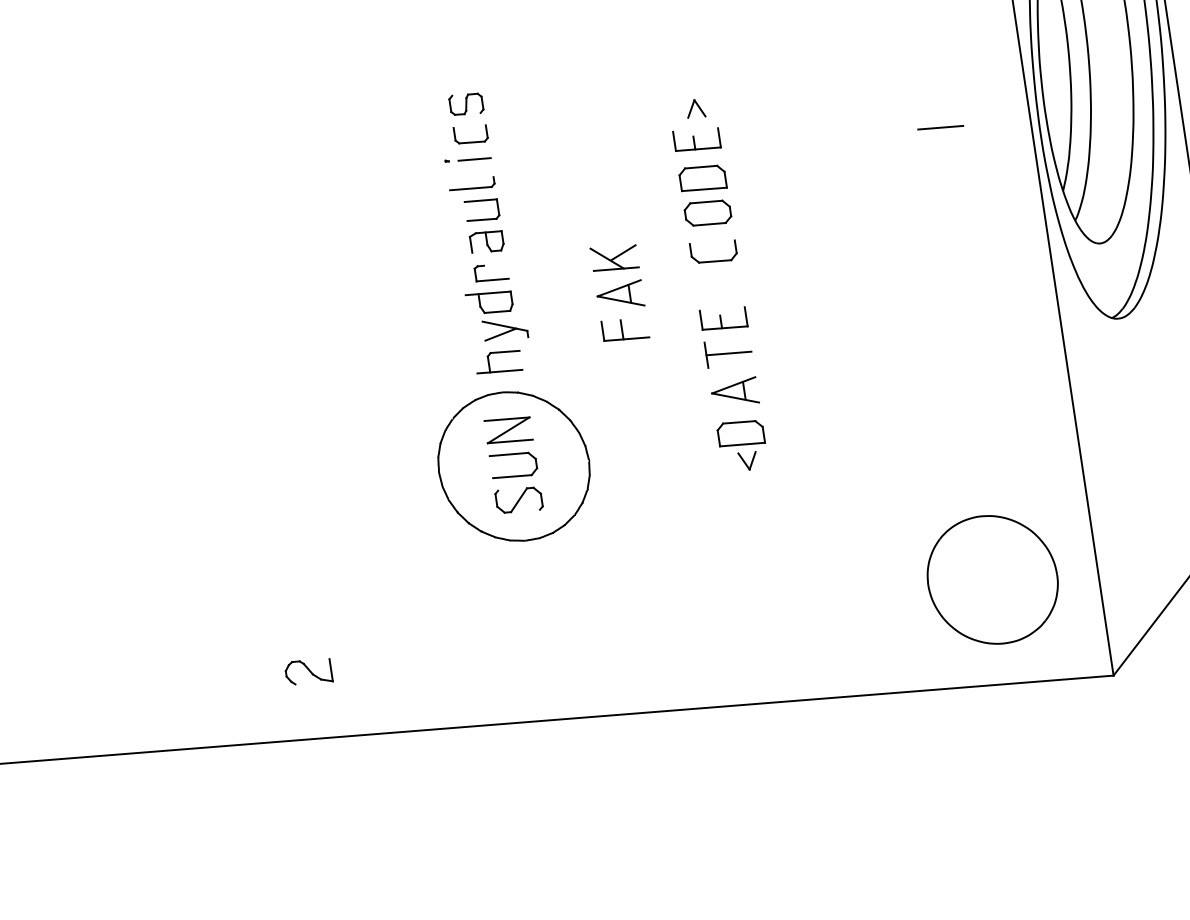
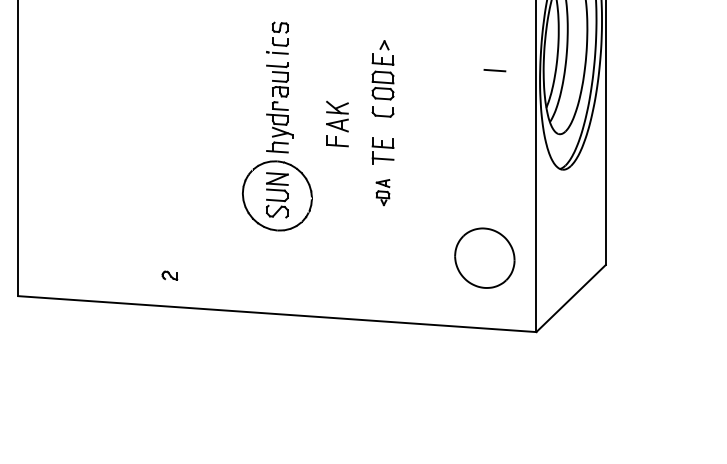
part: (738, 425) -> (382, 192), size x0.6
part: (991, 578) -> (484, 257), moved
part: (307, 671) -> (169, 275), size x0.7

